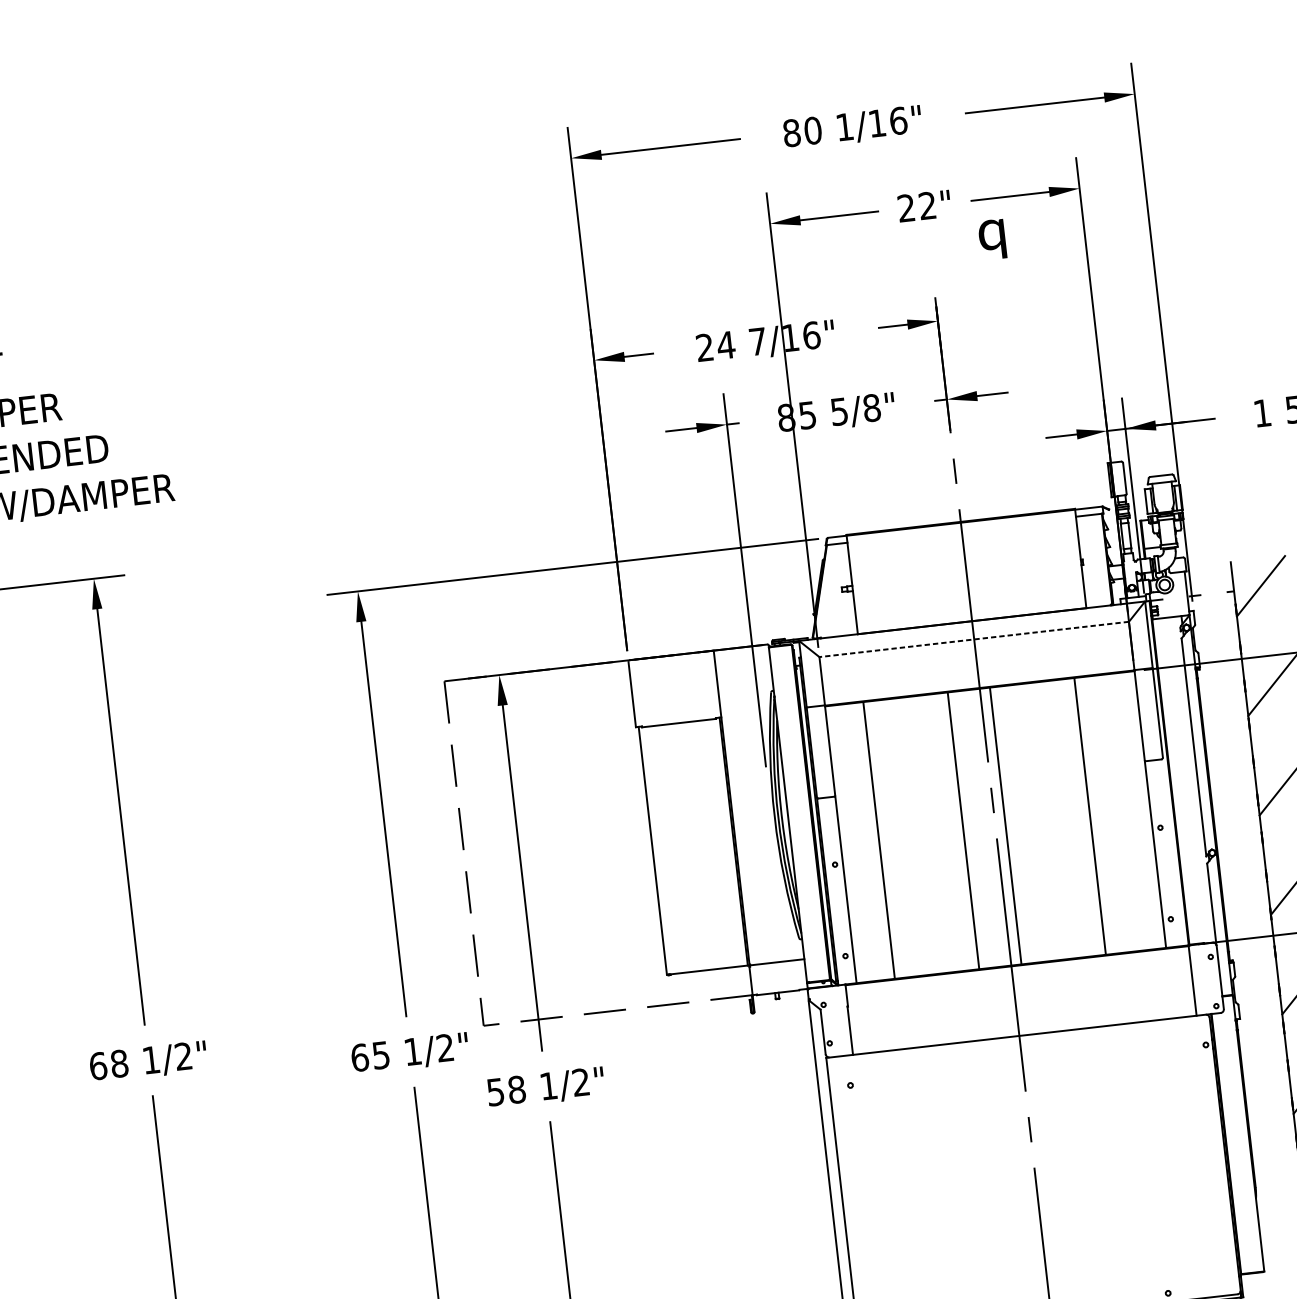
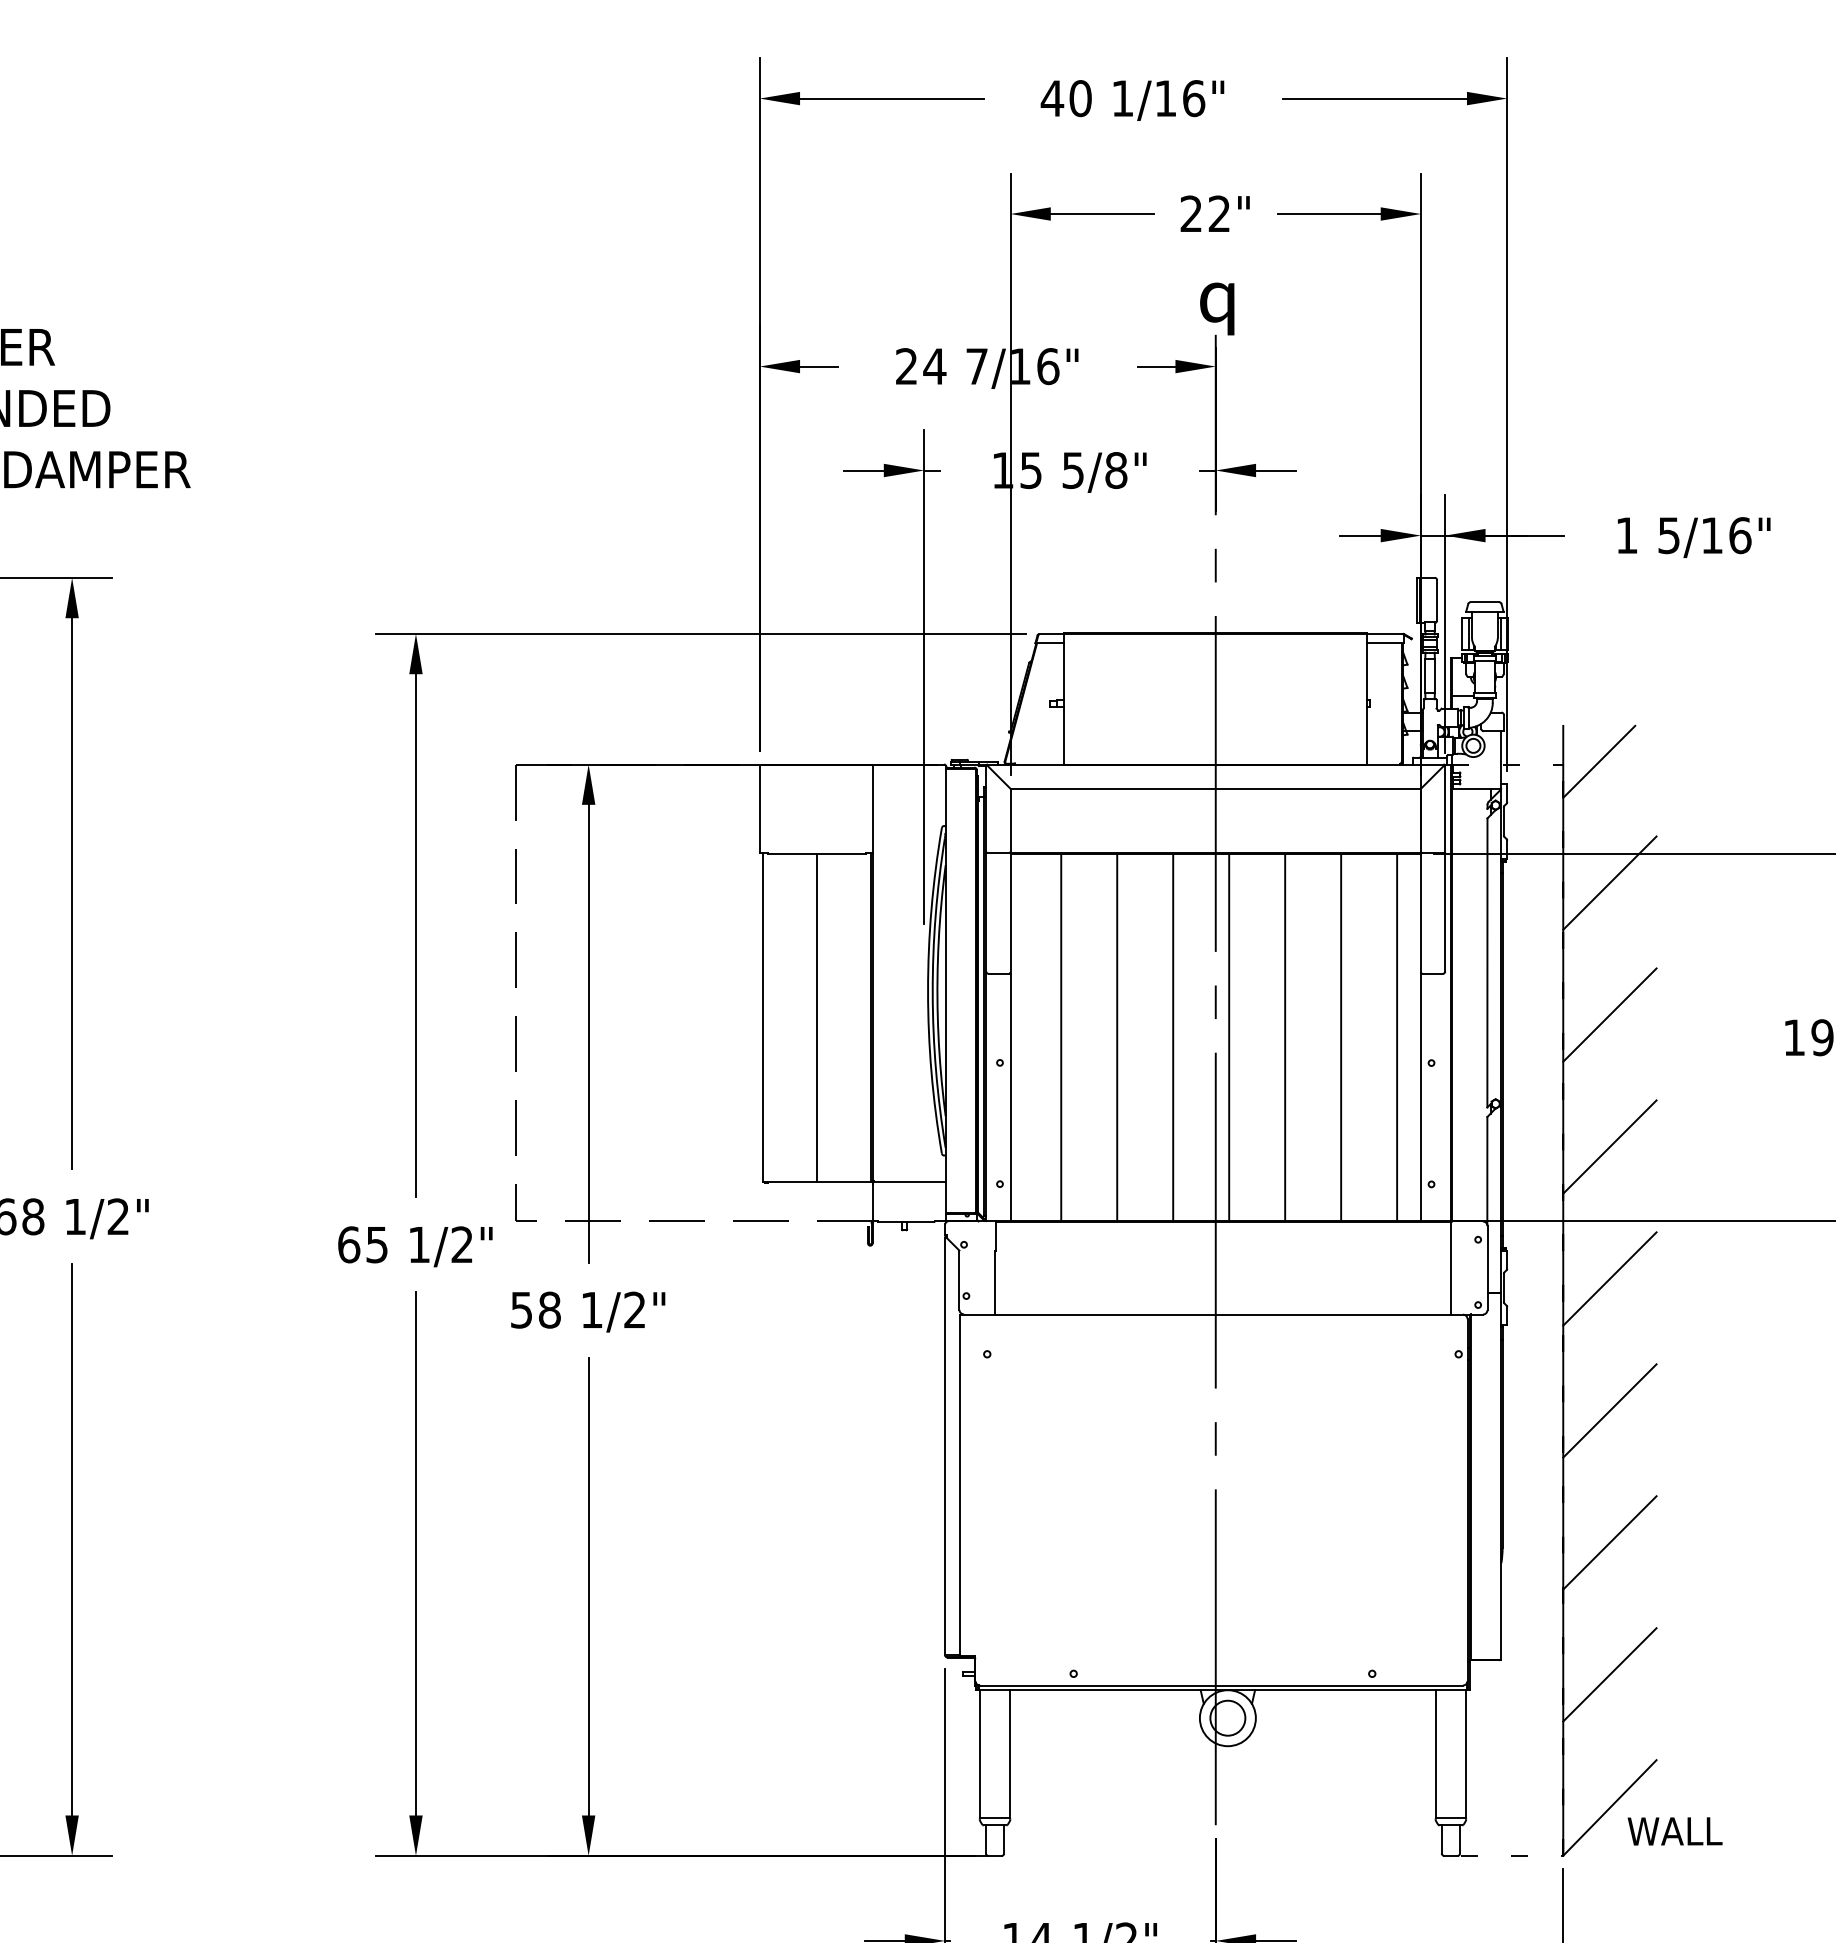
text: (791, 133) -> (1052, 98), 80 -> 40
text: (992, 239) -> (1217, 308), moved
text: (786, 417) -> (1003, 470), 85 -> 15
line: (973, 639) -> (1215, 788), dashed -> solid
line: (1132, 811) -> (1397, 1037), added
line: (1048, 821) -> (1285, 1037), added
line: (921, 835) -> (1117, 1037), added
line: (693, 846) -> (817, 1017), added

